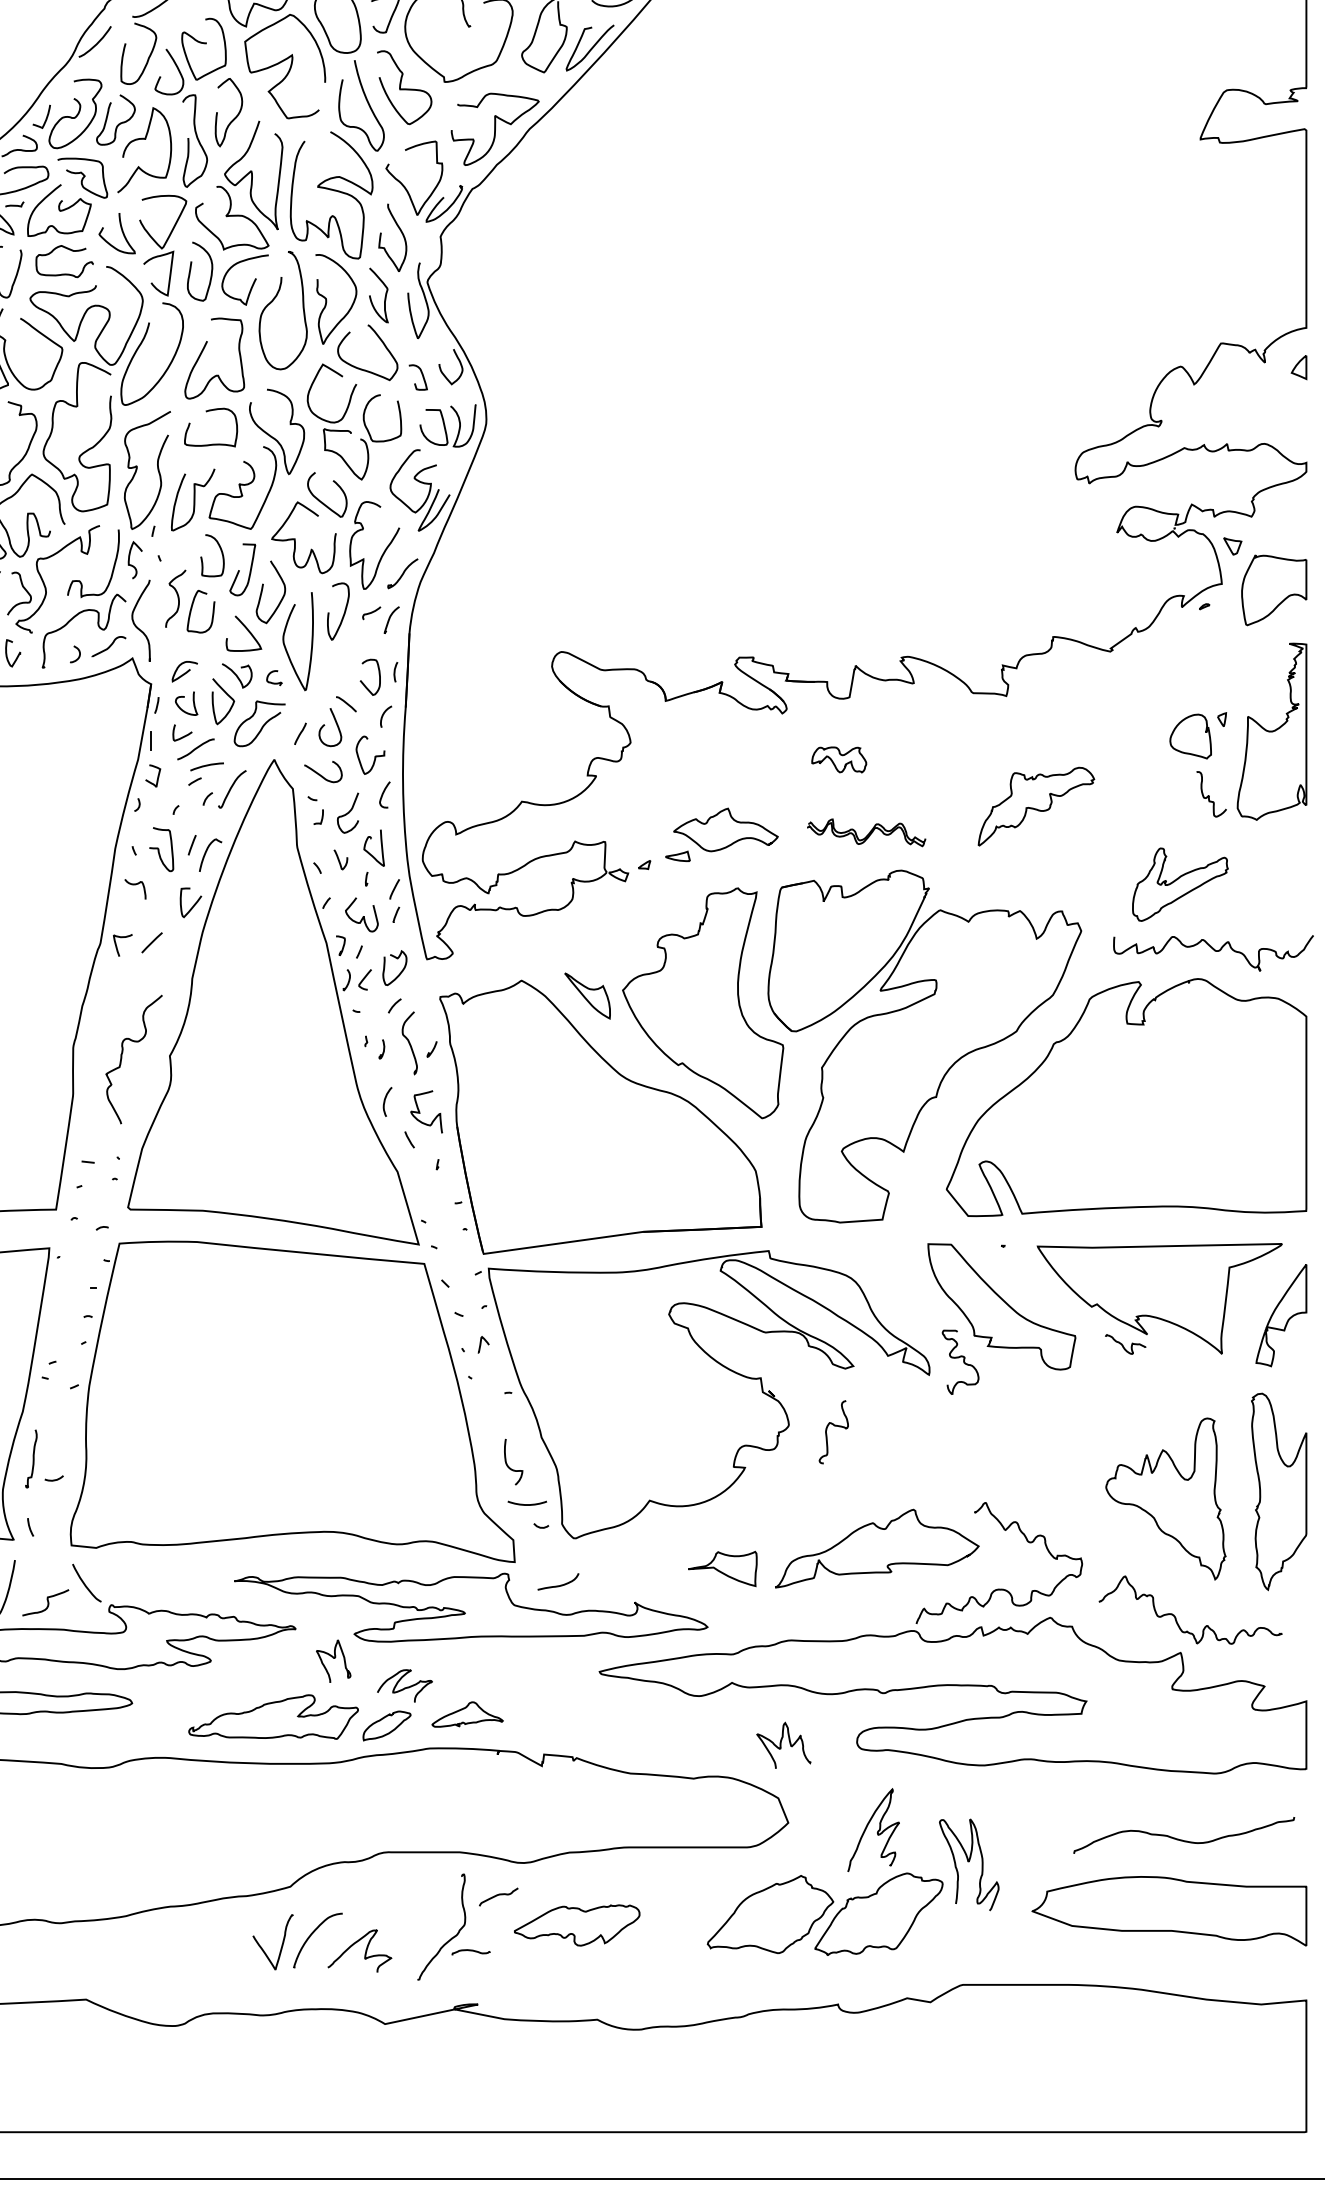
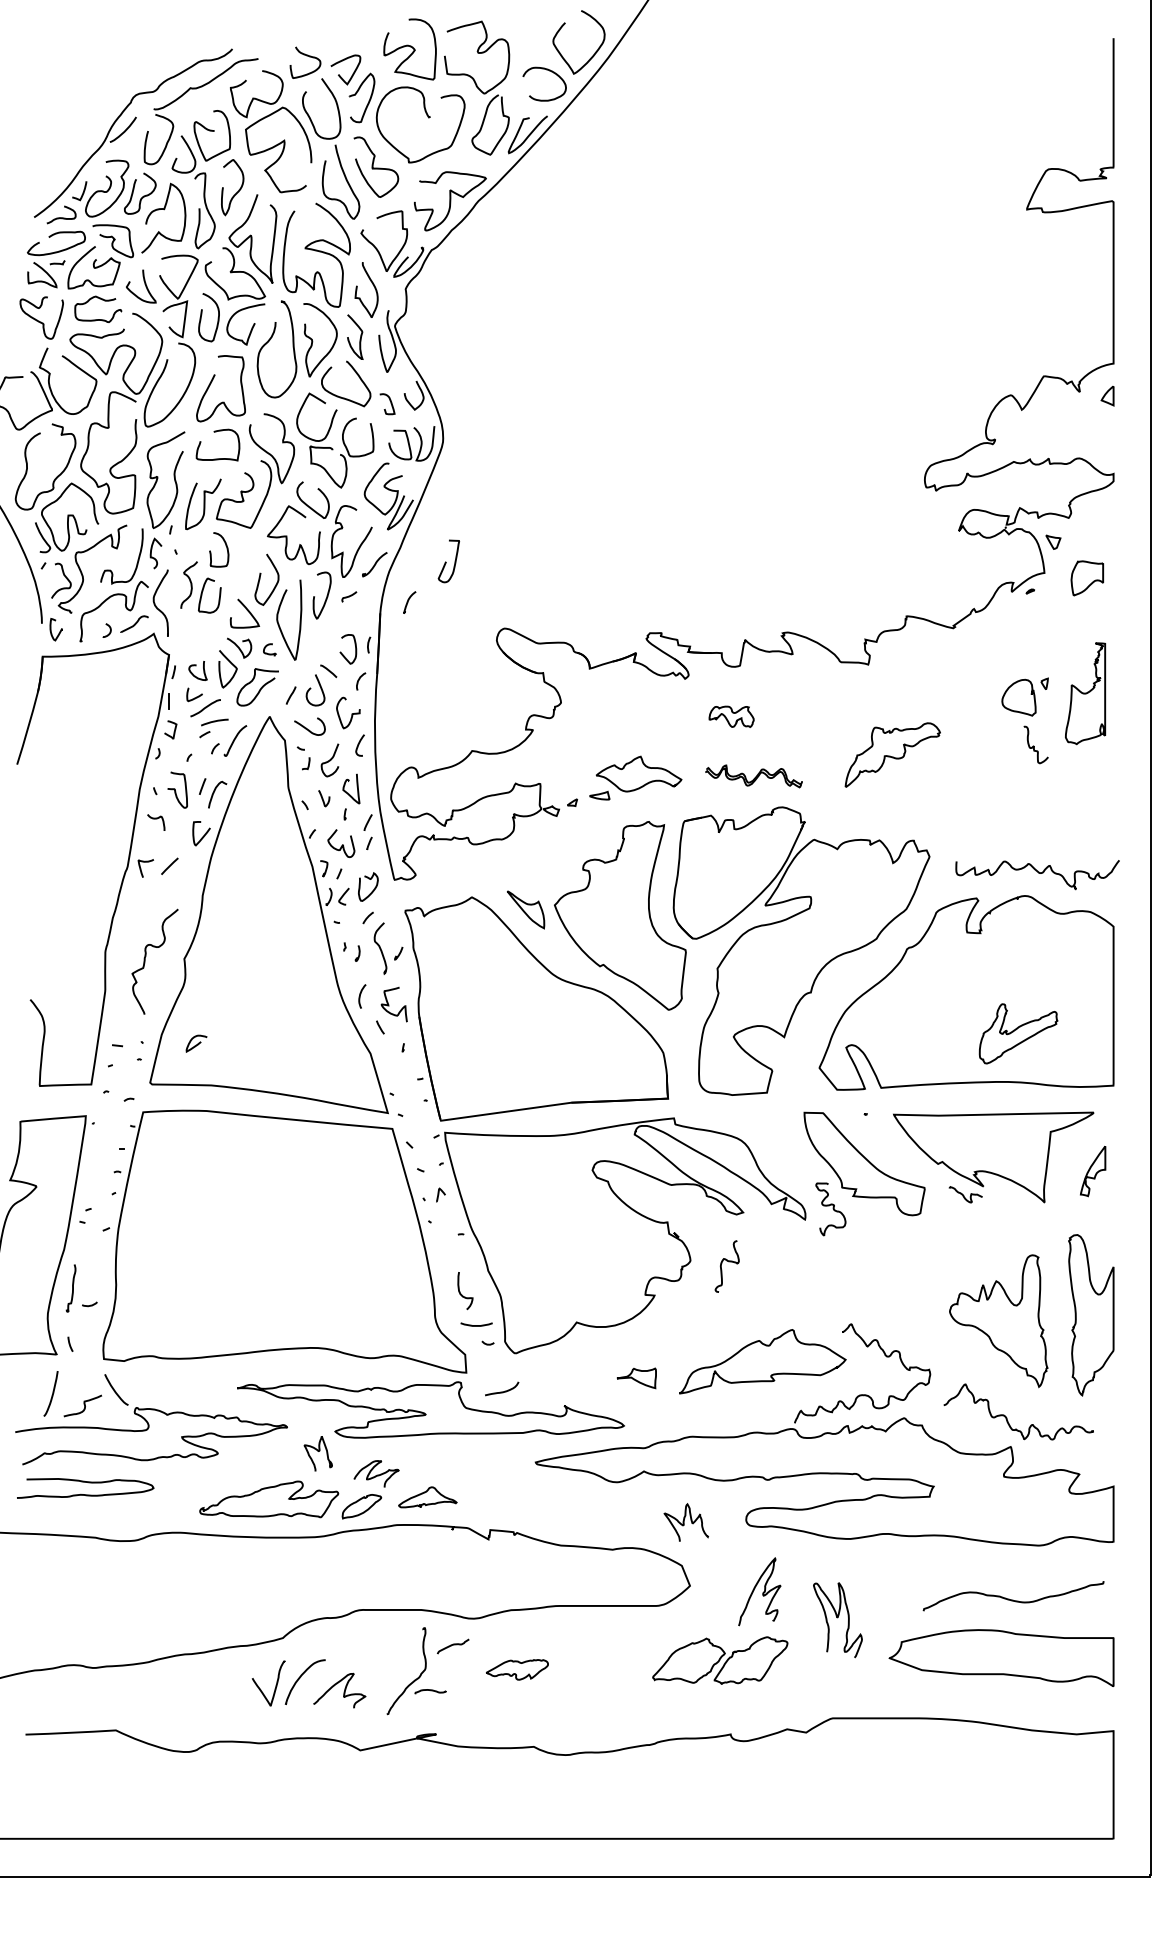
curve: (239, 569) -> (446, 561), moved
part: (1274, 590) -> (1087, 578), size x0.6
curve: (390, 620) -> (408, 602), moved
curve: (185, 671) -> (197, 1043), moved
part: (1272, 731) -> (1085, 693), size x0.7
part: (1180, 884) -> (1018, 1033), moved
part: (1280, 1316) -> (1092, 1171), size x0.6
part: (722, 1569) -> (636, 1378), size x0.7
part: (825, 1914) -> (720, 1660), size x0.7
part: (577, 1925) -> (517, 1669), size x0.6

